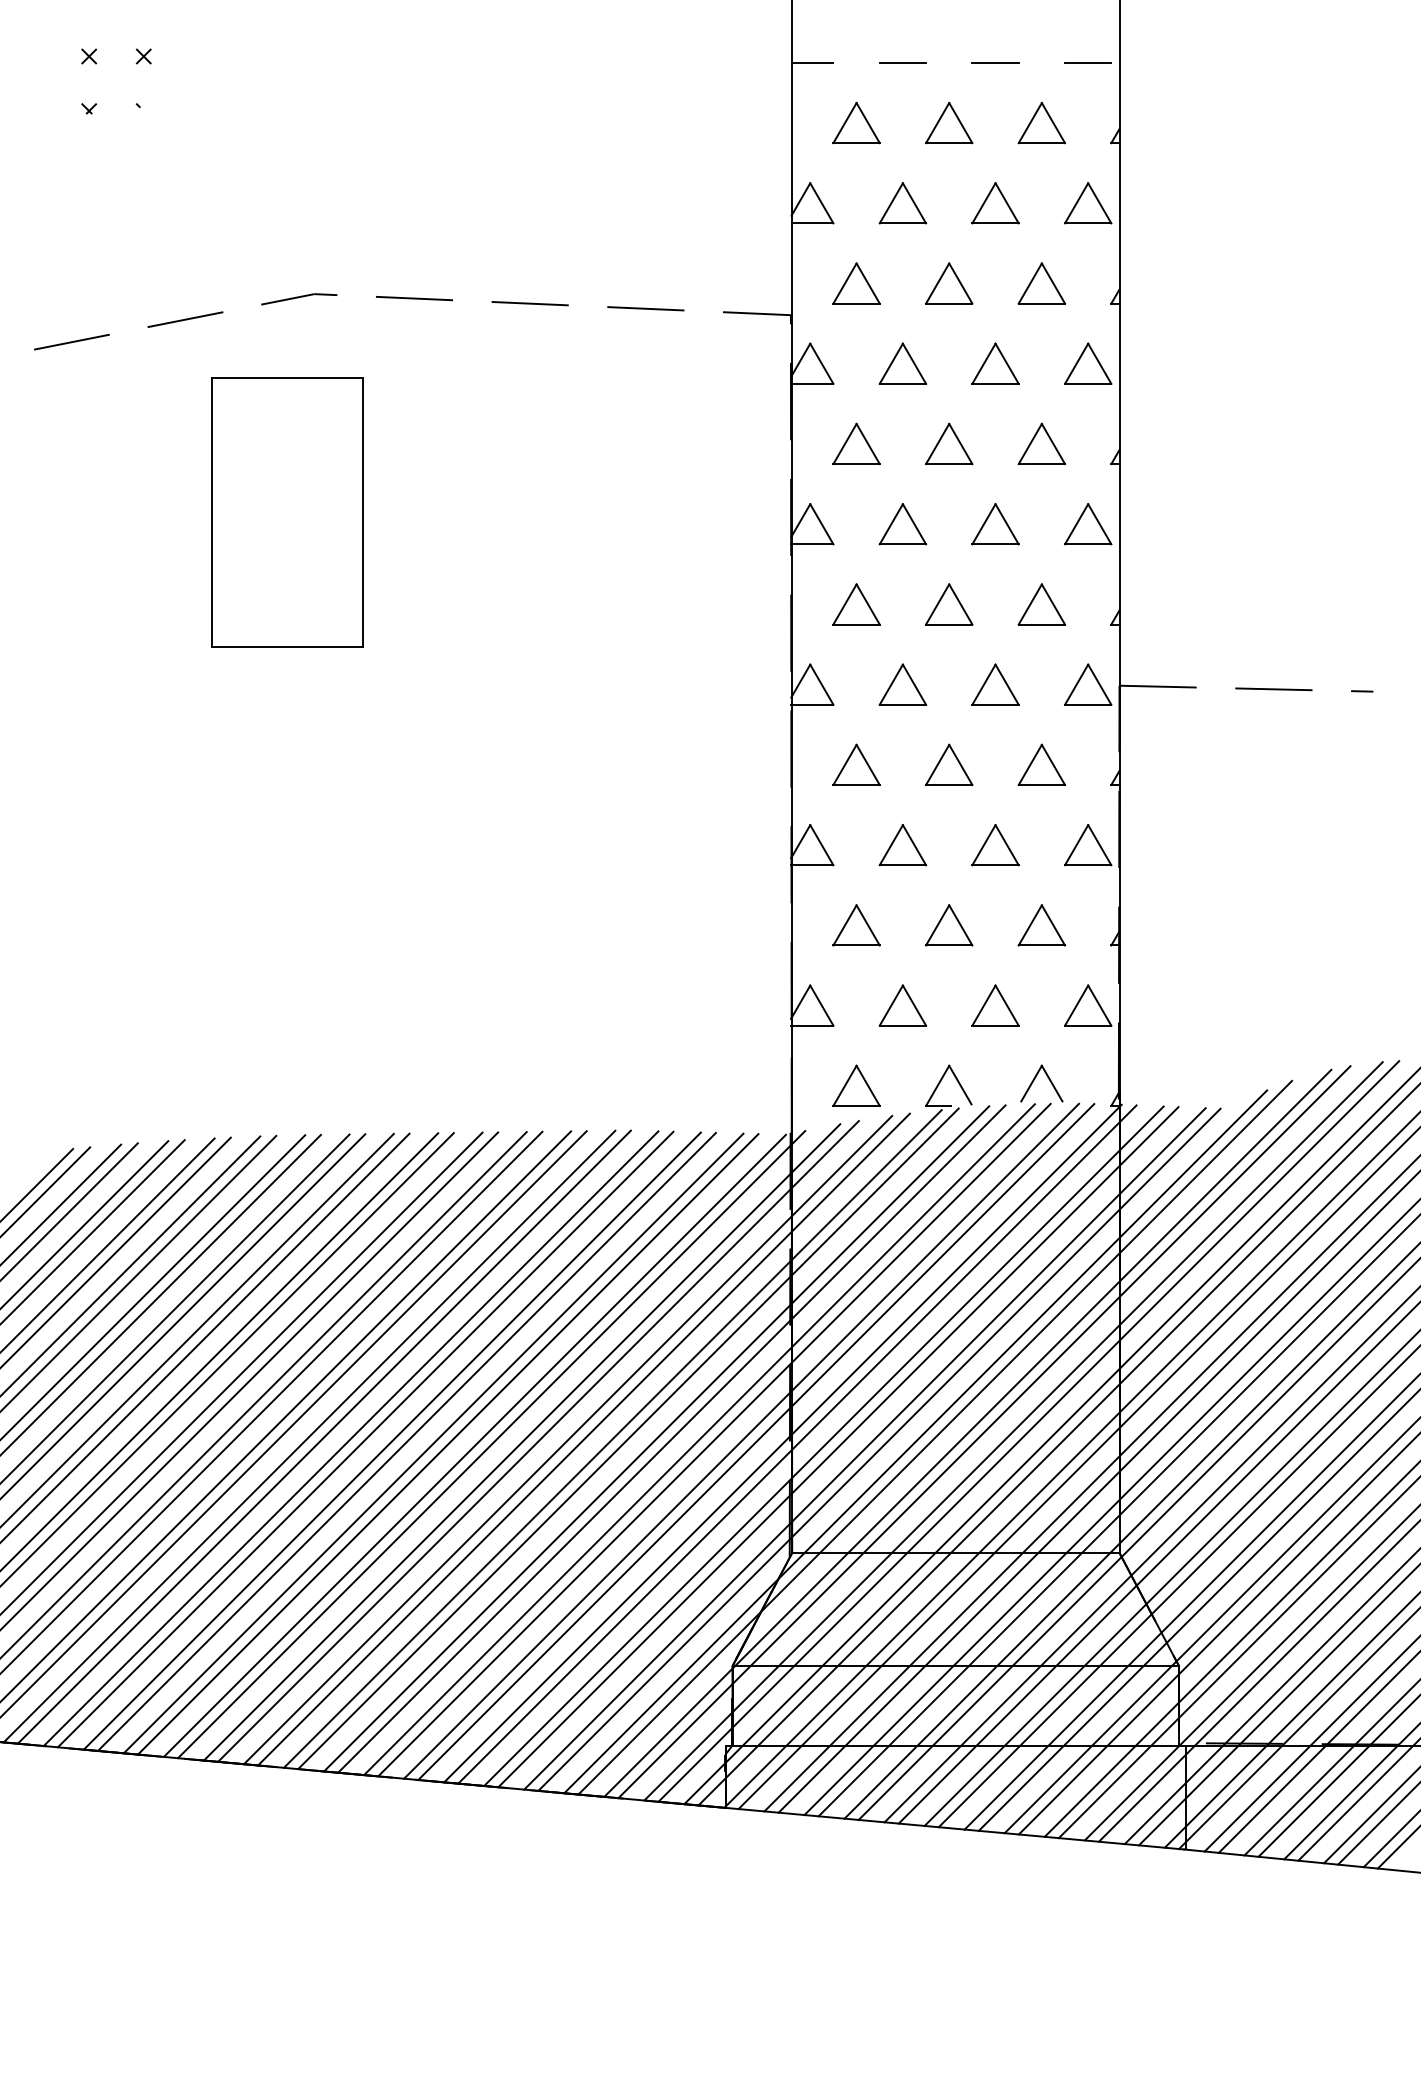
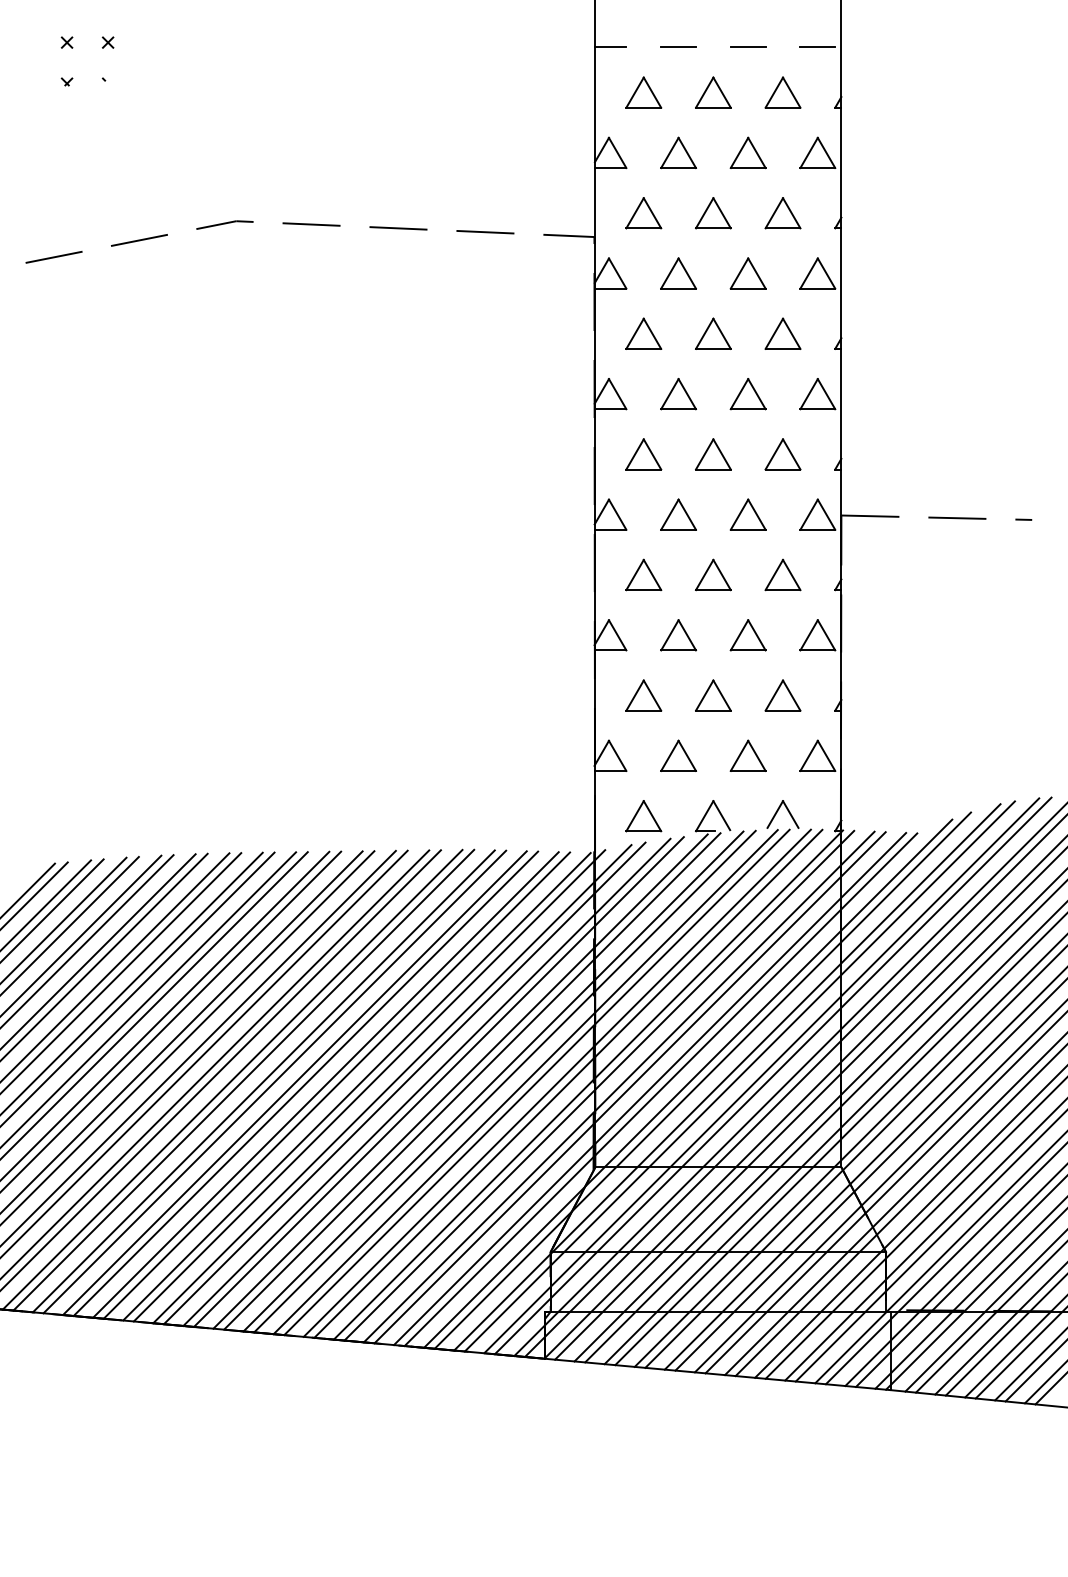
part: (287, 512) -> (216, 385), removed

